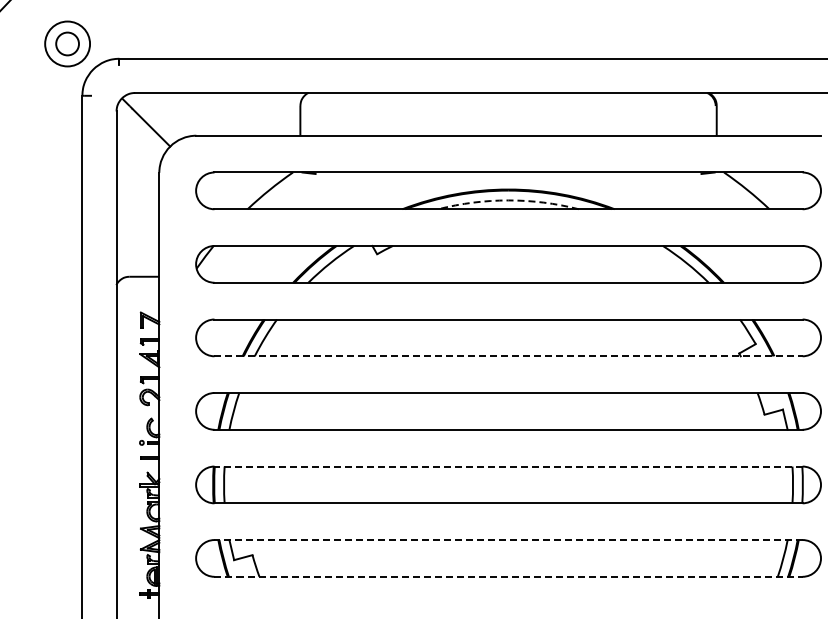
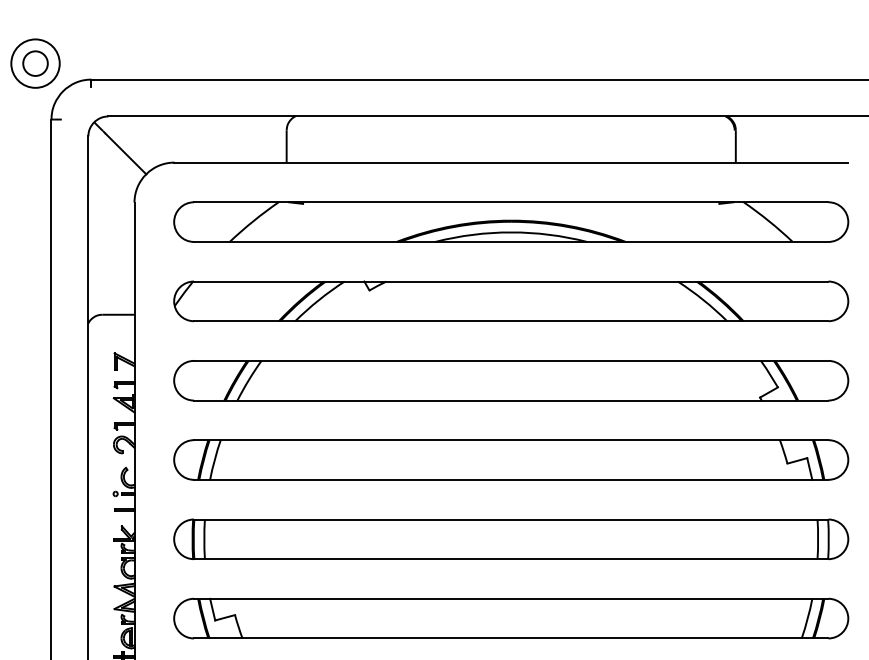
arc: (508, 200) -> (511, 232), dashed -> solid
line: (509, 356) -> (512, 400), dashed -> solid
line: (508, 466) -> (511, 519), dashed -> solid
line: (508, 540) -> (511, 599), dashed -> solid
line: (509, 576) -> (512, 638), dashed -> solid

